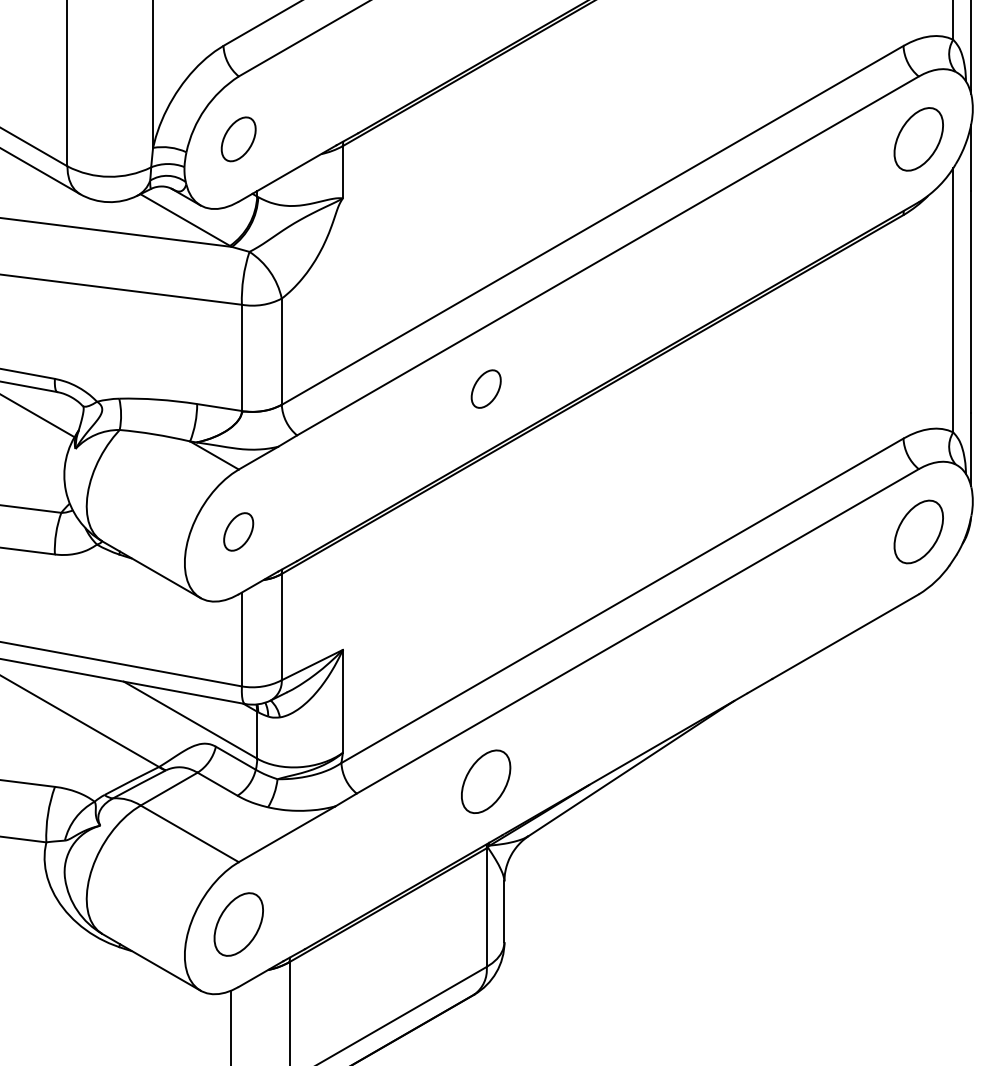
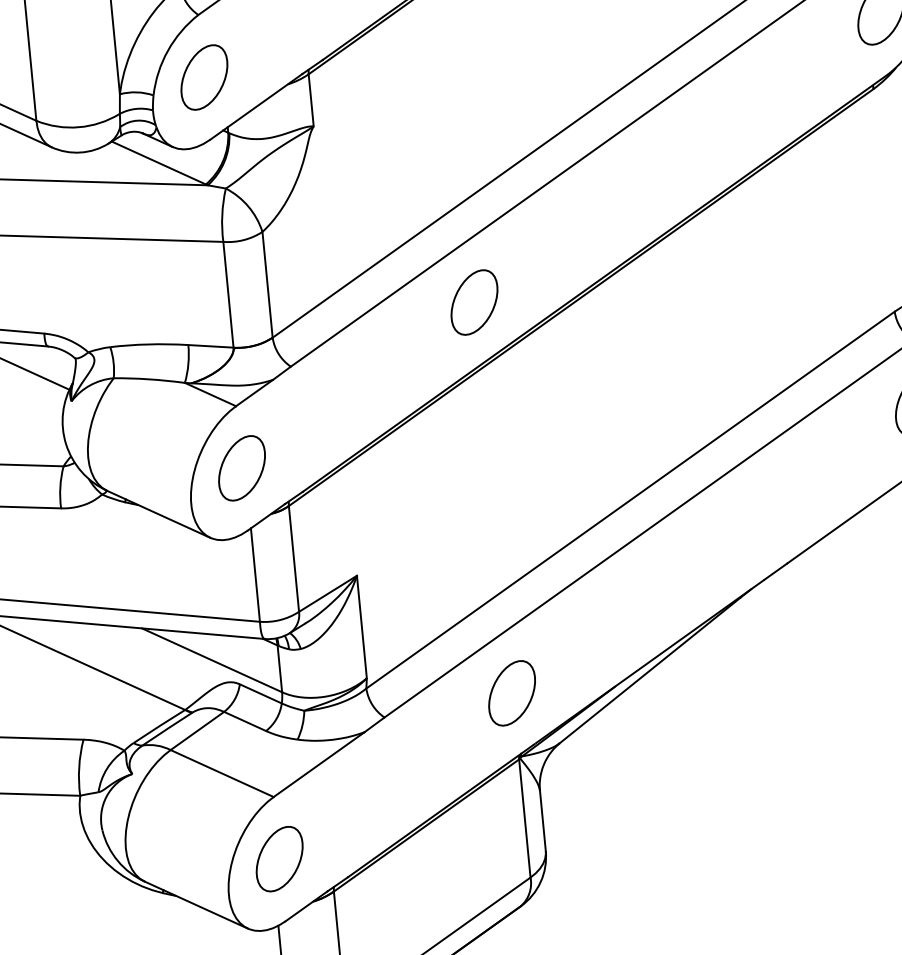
part: (238, 139) -> (204, 77), size x1.43
part: (486, 388) -> (474, 301), size x1.67
part: (238, 531) -> (241, 467), size x1.67

